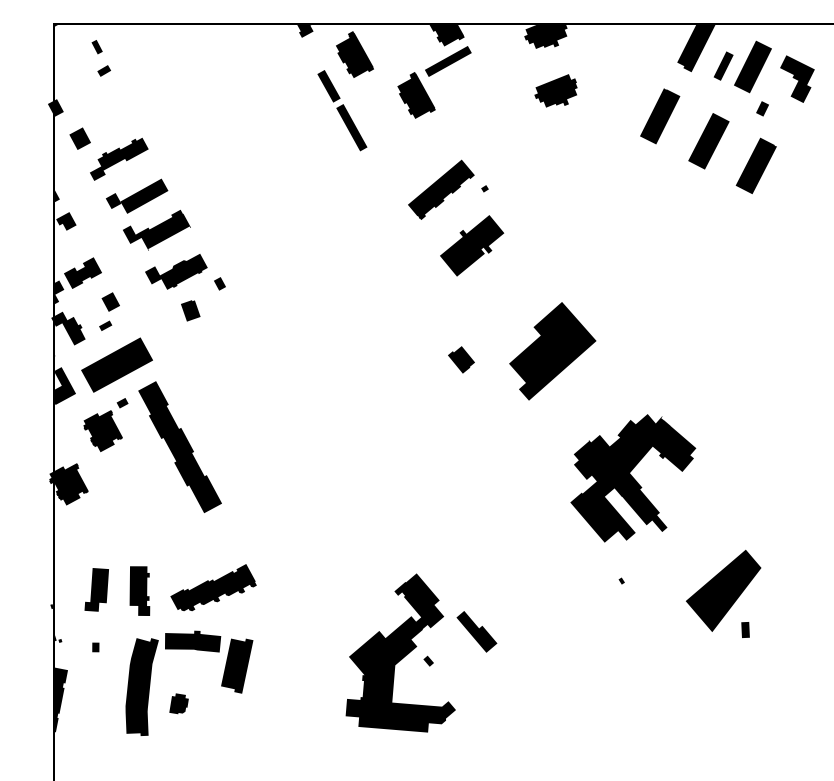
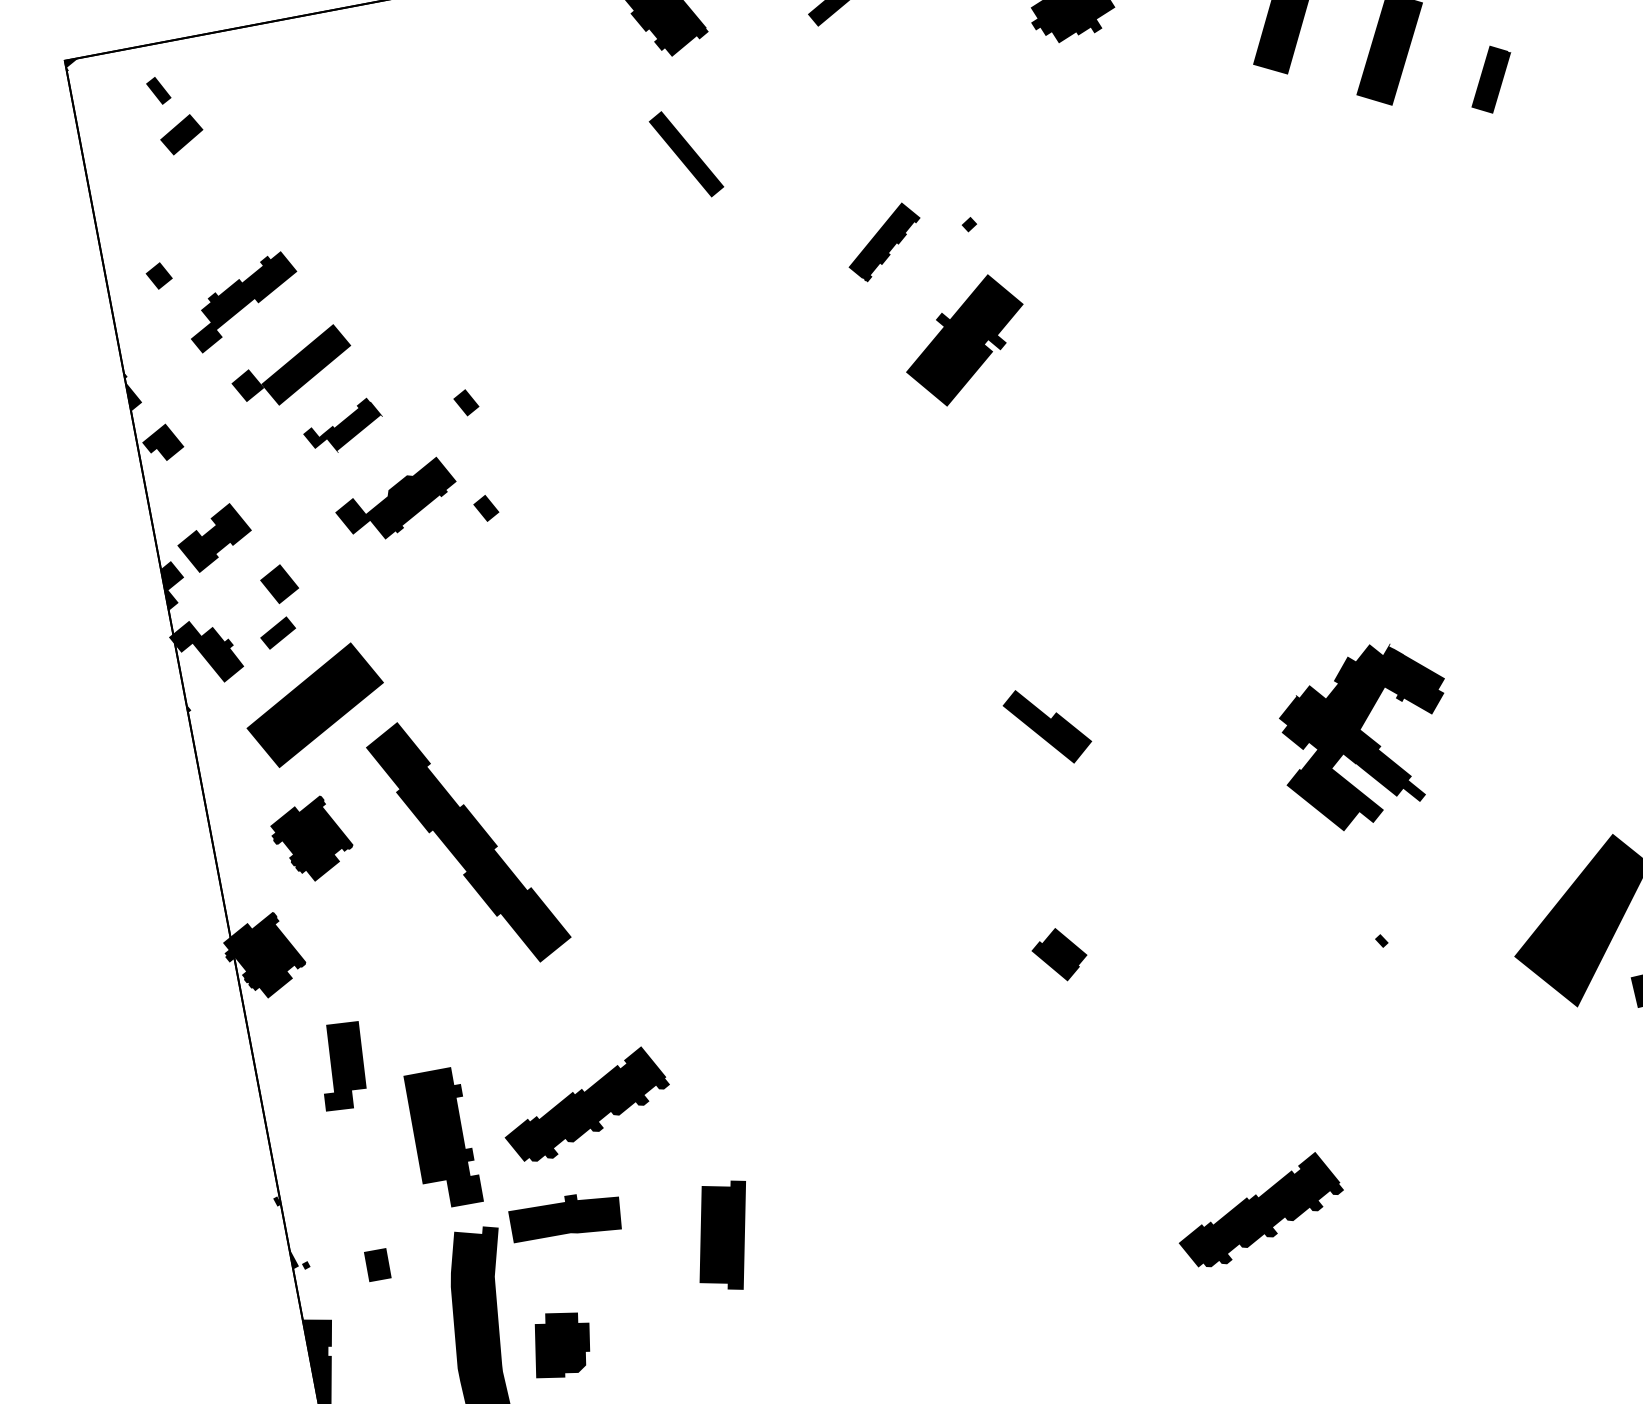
part: (103, 70) -> (179, 134), size x1.6
fill: (328, 85) -> (625, 80), removed
fill: (416, 95) -> (801, 67), removed
fill: (55, 107) -> (99, 224), removed
part: (79, 138) -> (157, 276), size x0.6
part: (755, 165) -> (1489, 79), size x0.6
part: (441, 189) -> (884, 241), size x0.6
part: (219, 229) -> (465, 402), added
part: (156, 230) -> (342, 427), size x0.6
fill: (190, 310) -> (438, 571), removed
part: (105, 325) -> (277, 632), size x1.4
fill: (552, 350) -> (1161, 515), removed
part: (461, 359) -> (1059, 954), moved
fill: (64, 386) -> (220, 766), removed
fill: (122, 402) -> (339, 776), removed
part: (633, 478) -> (1366, 736), size x0.7
part: (96, 589) -> (341, 1065), moved
part: (139, 590) -> (442, 1137), size x1.4
part: (476, 631) -> (1046, 725), moved
part: (95, 647) -> (377, 1265), size x1.6
fill: (400, 652) -> (975, 1162), removed
fill: (428, 660) -> (1033, 1167), removed
part: (237, 665) -> (724, 1236), moved
part: (536, 702) -> (1259, 1209), added
part: (178, 703) -> (560, 1344), size x1.6

